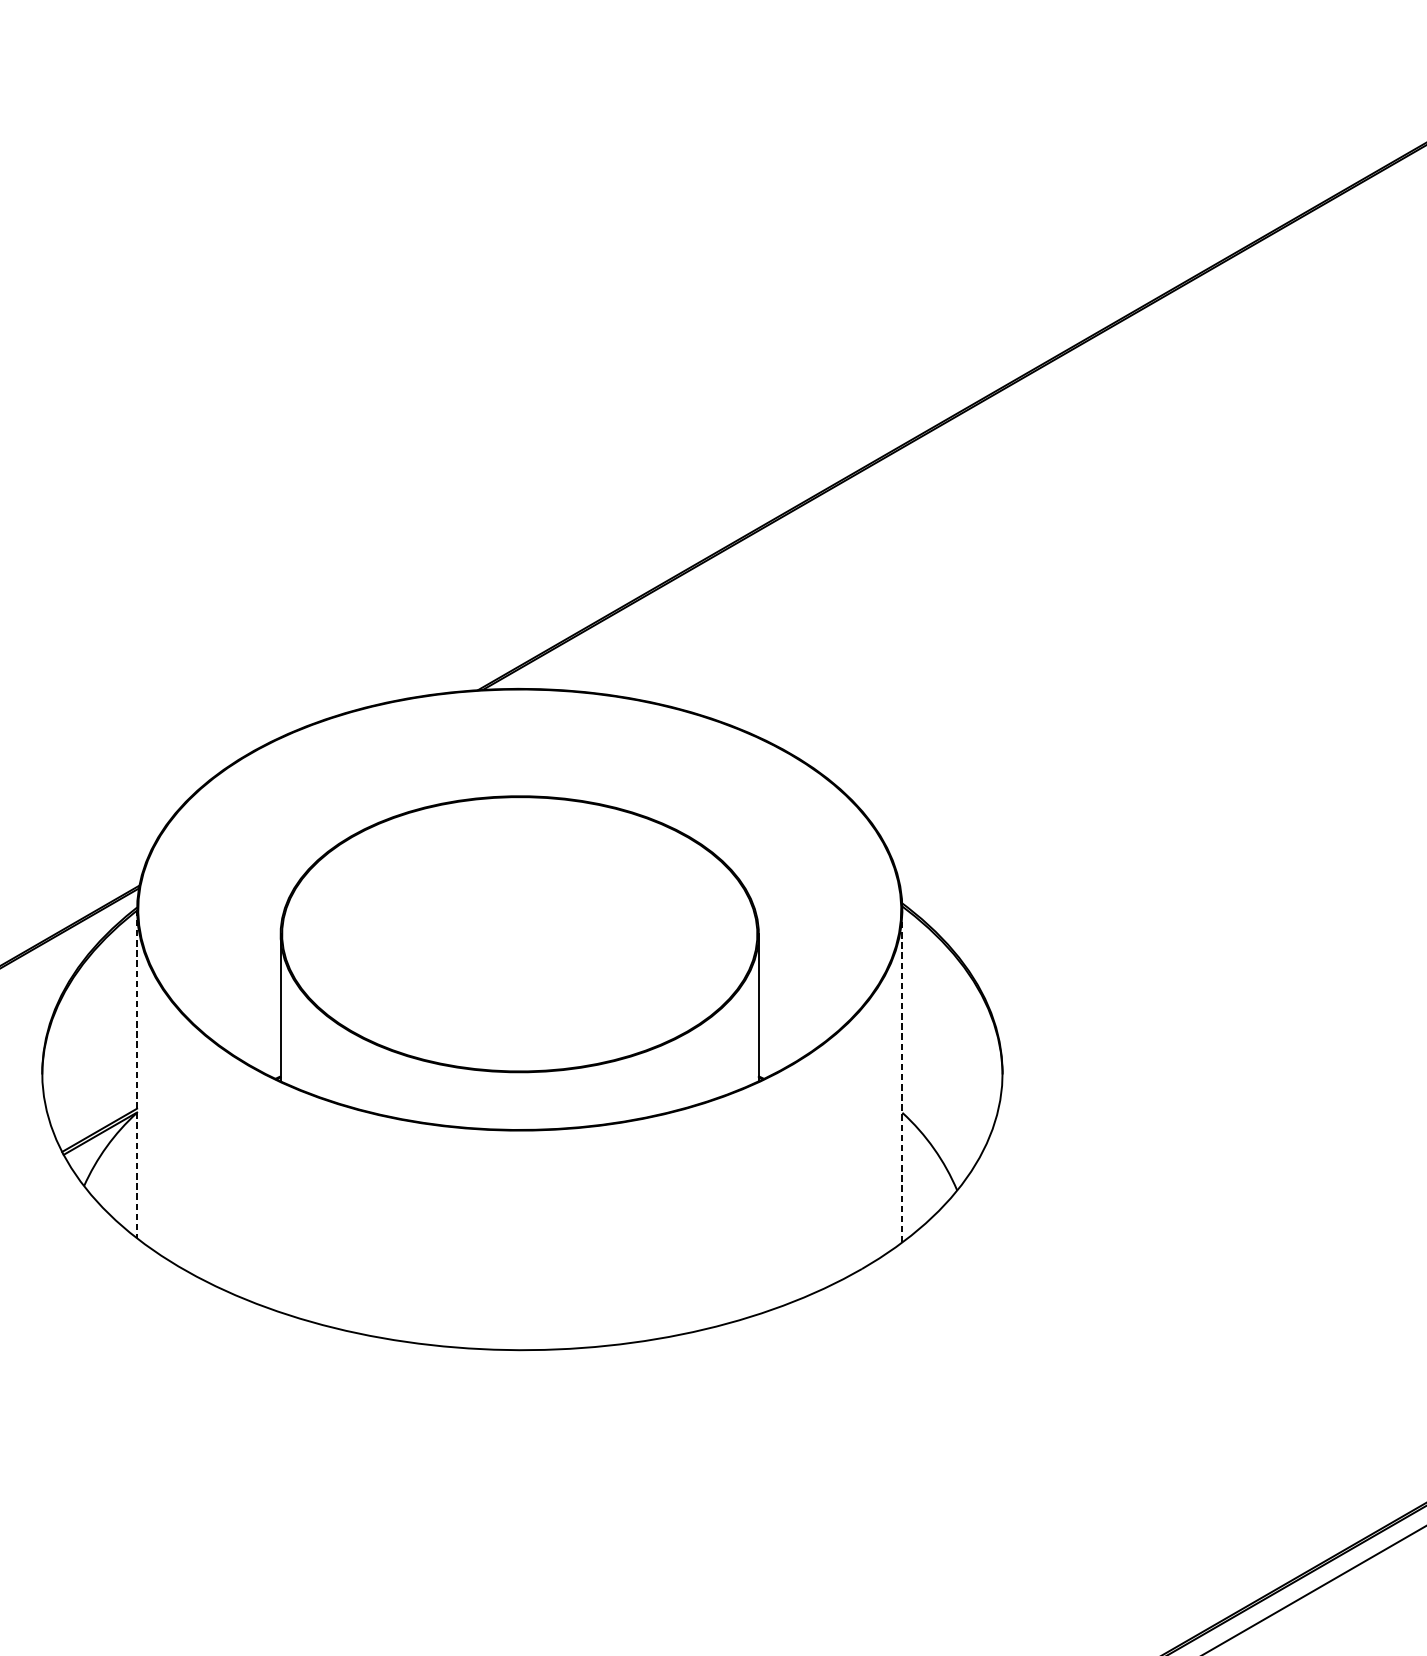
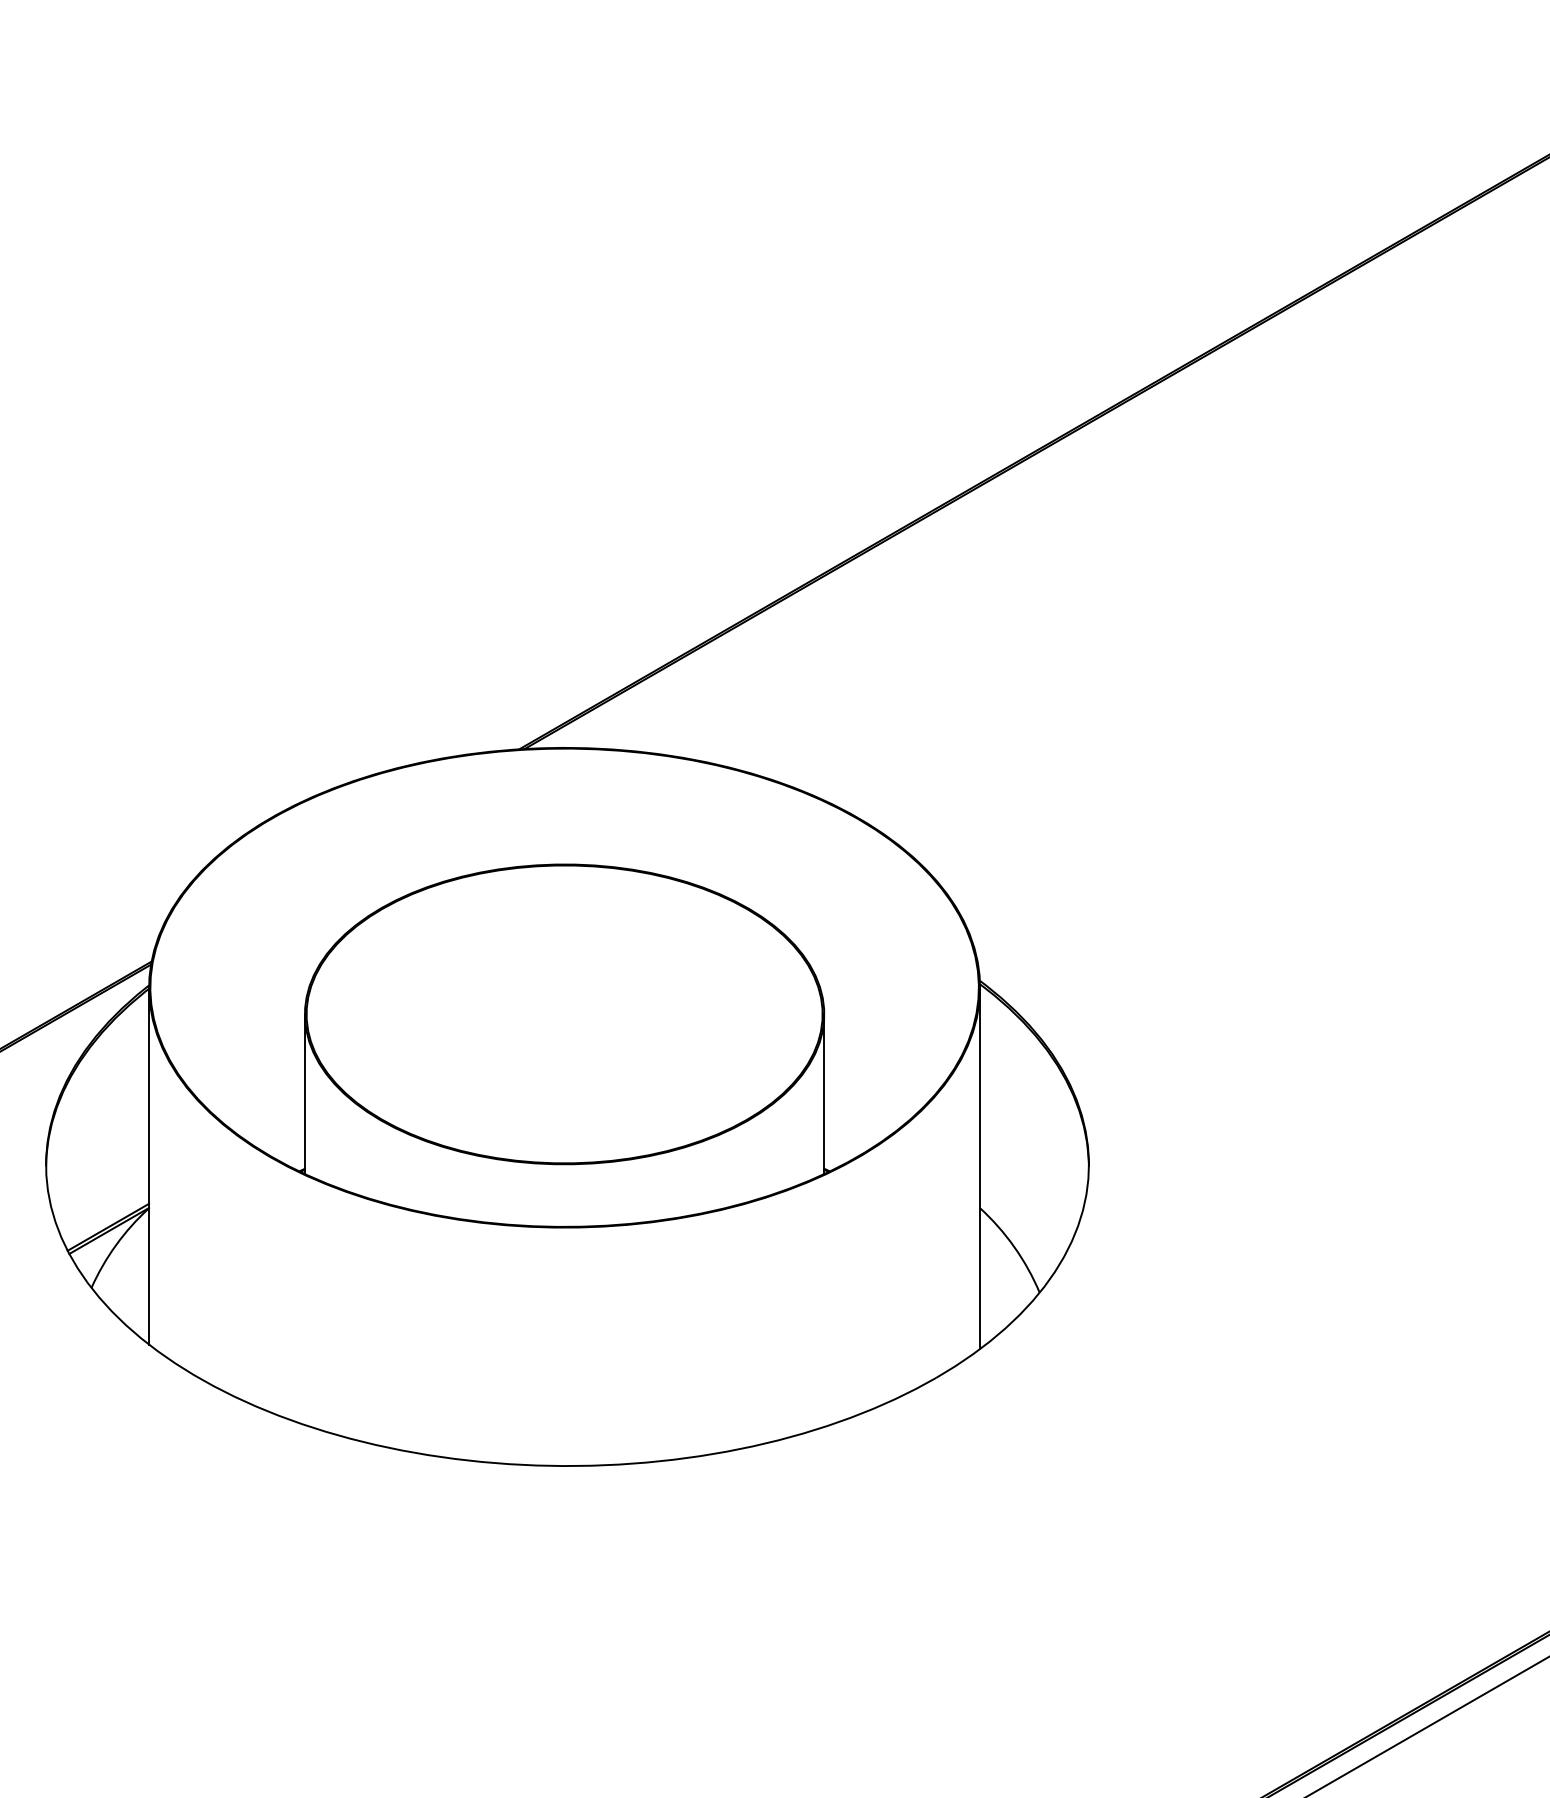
line: (137, 1074) -> (149, 1166), dashed -> solid
line: (902, 1076) -> (980, 1168), dashed -> solid

